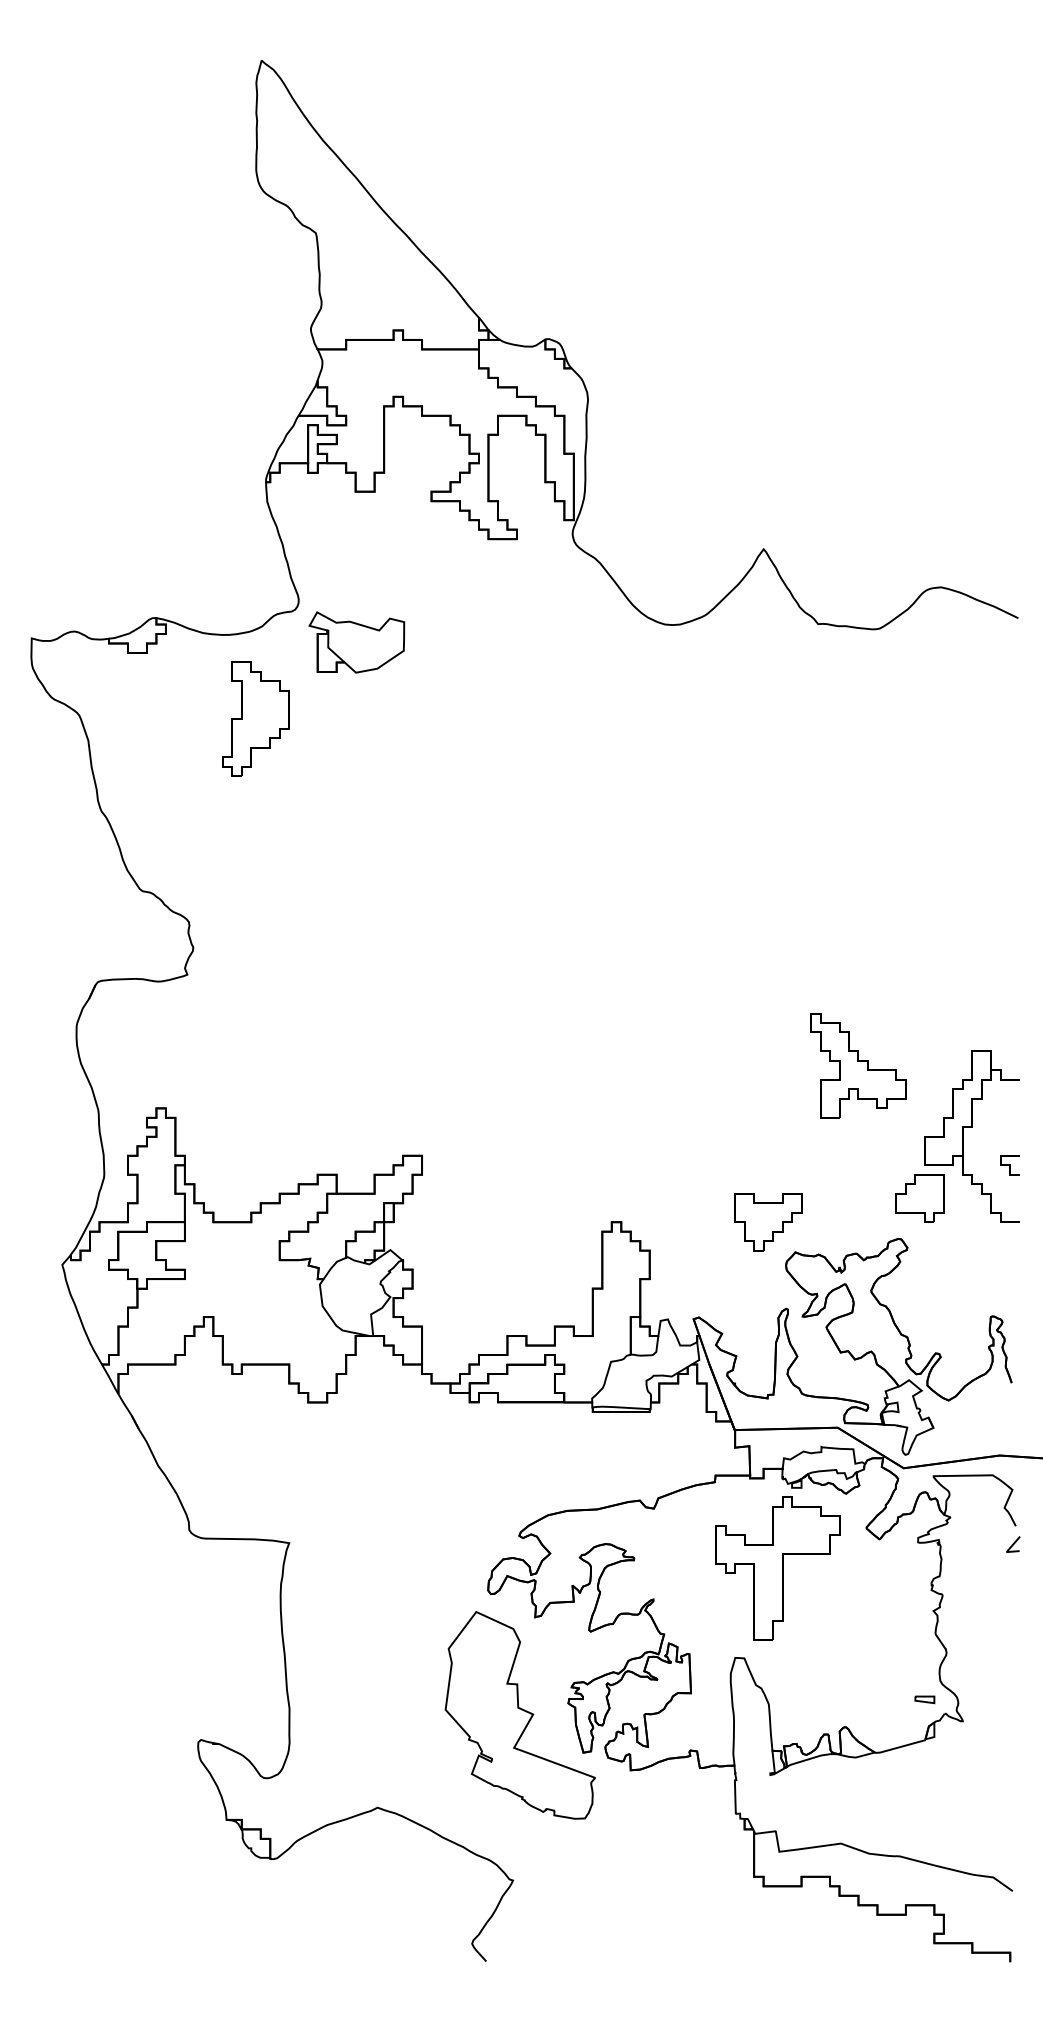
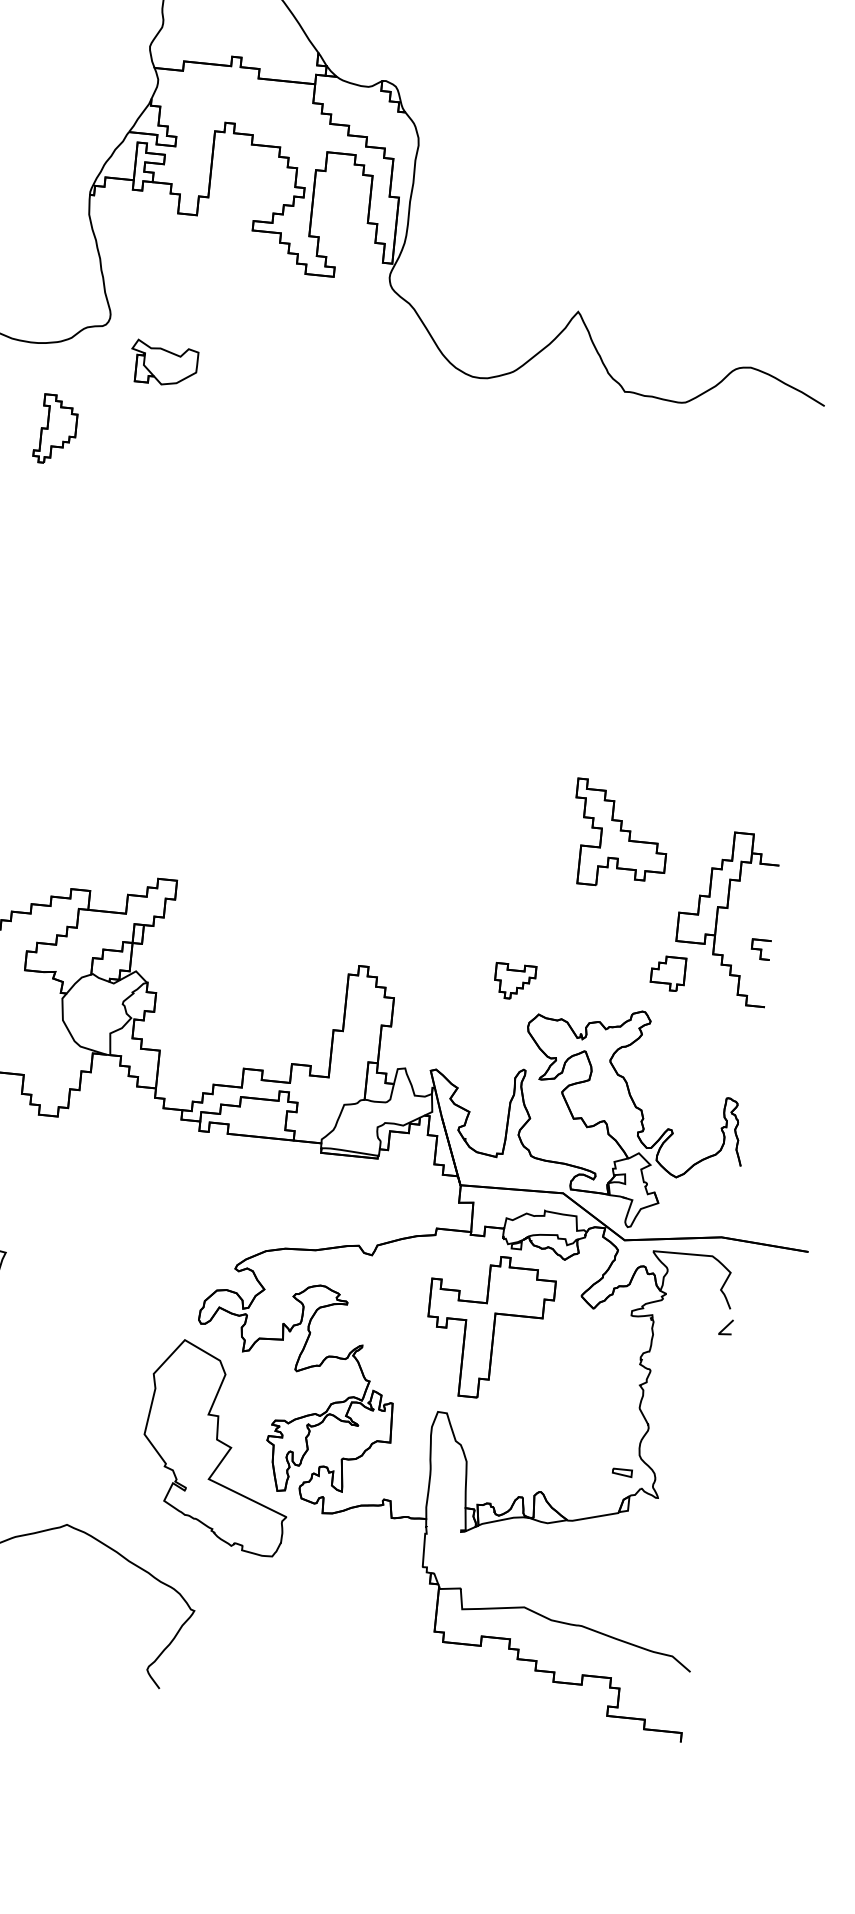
part: (356, 642) -> (163, 363), size x0.7
part: (255, 718) -> (55, 428), size x0.6
part: (919, 1198) -> (667, 973), size x0.7
part: (768, 1222) -> (515, 982), size x0.6

